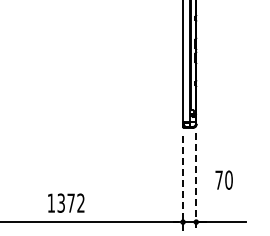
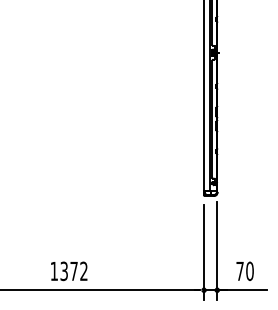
text: (223, 179) -> (244, 270), moved
line: (196, 183) -> (217, 251), dashed -> solid
line: (183, 184) -> (204, 252), dashed -> solid
text: (66, 203) -> (69, 271), moved

